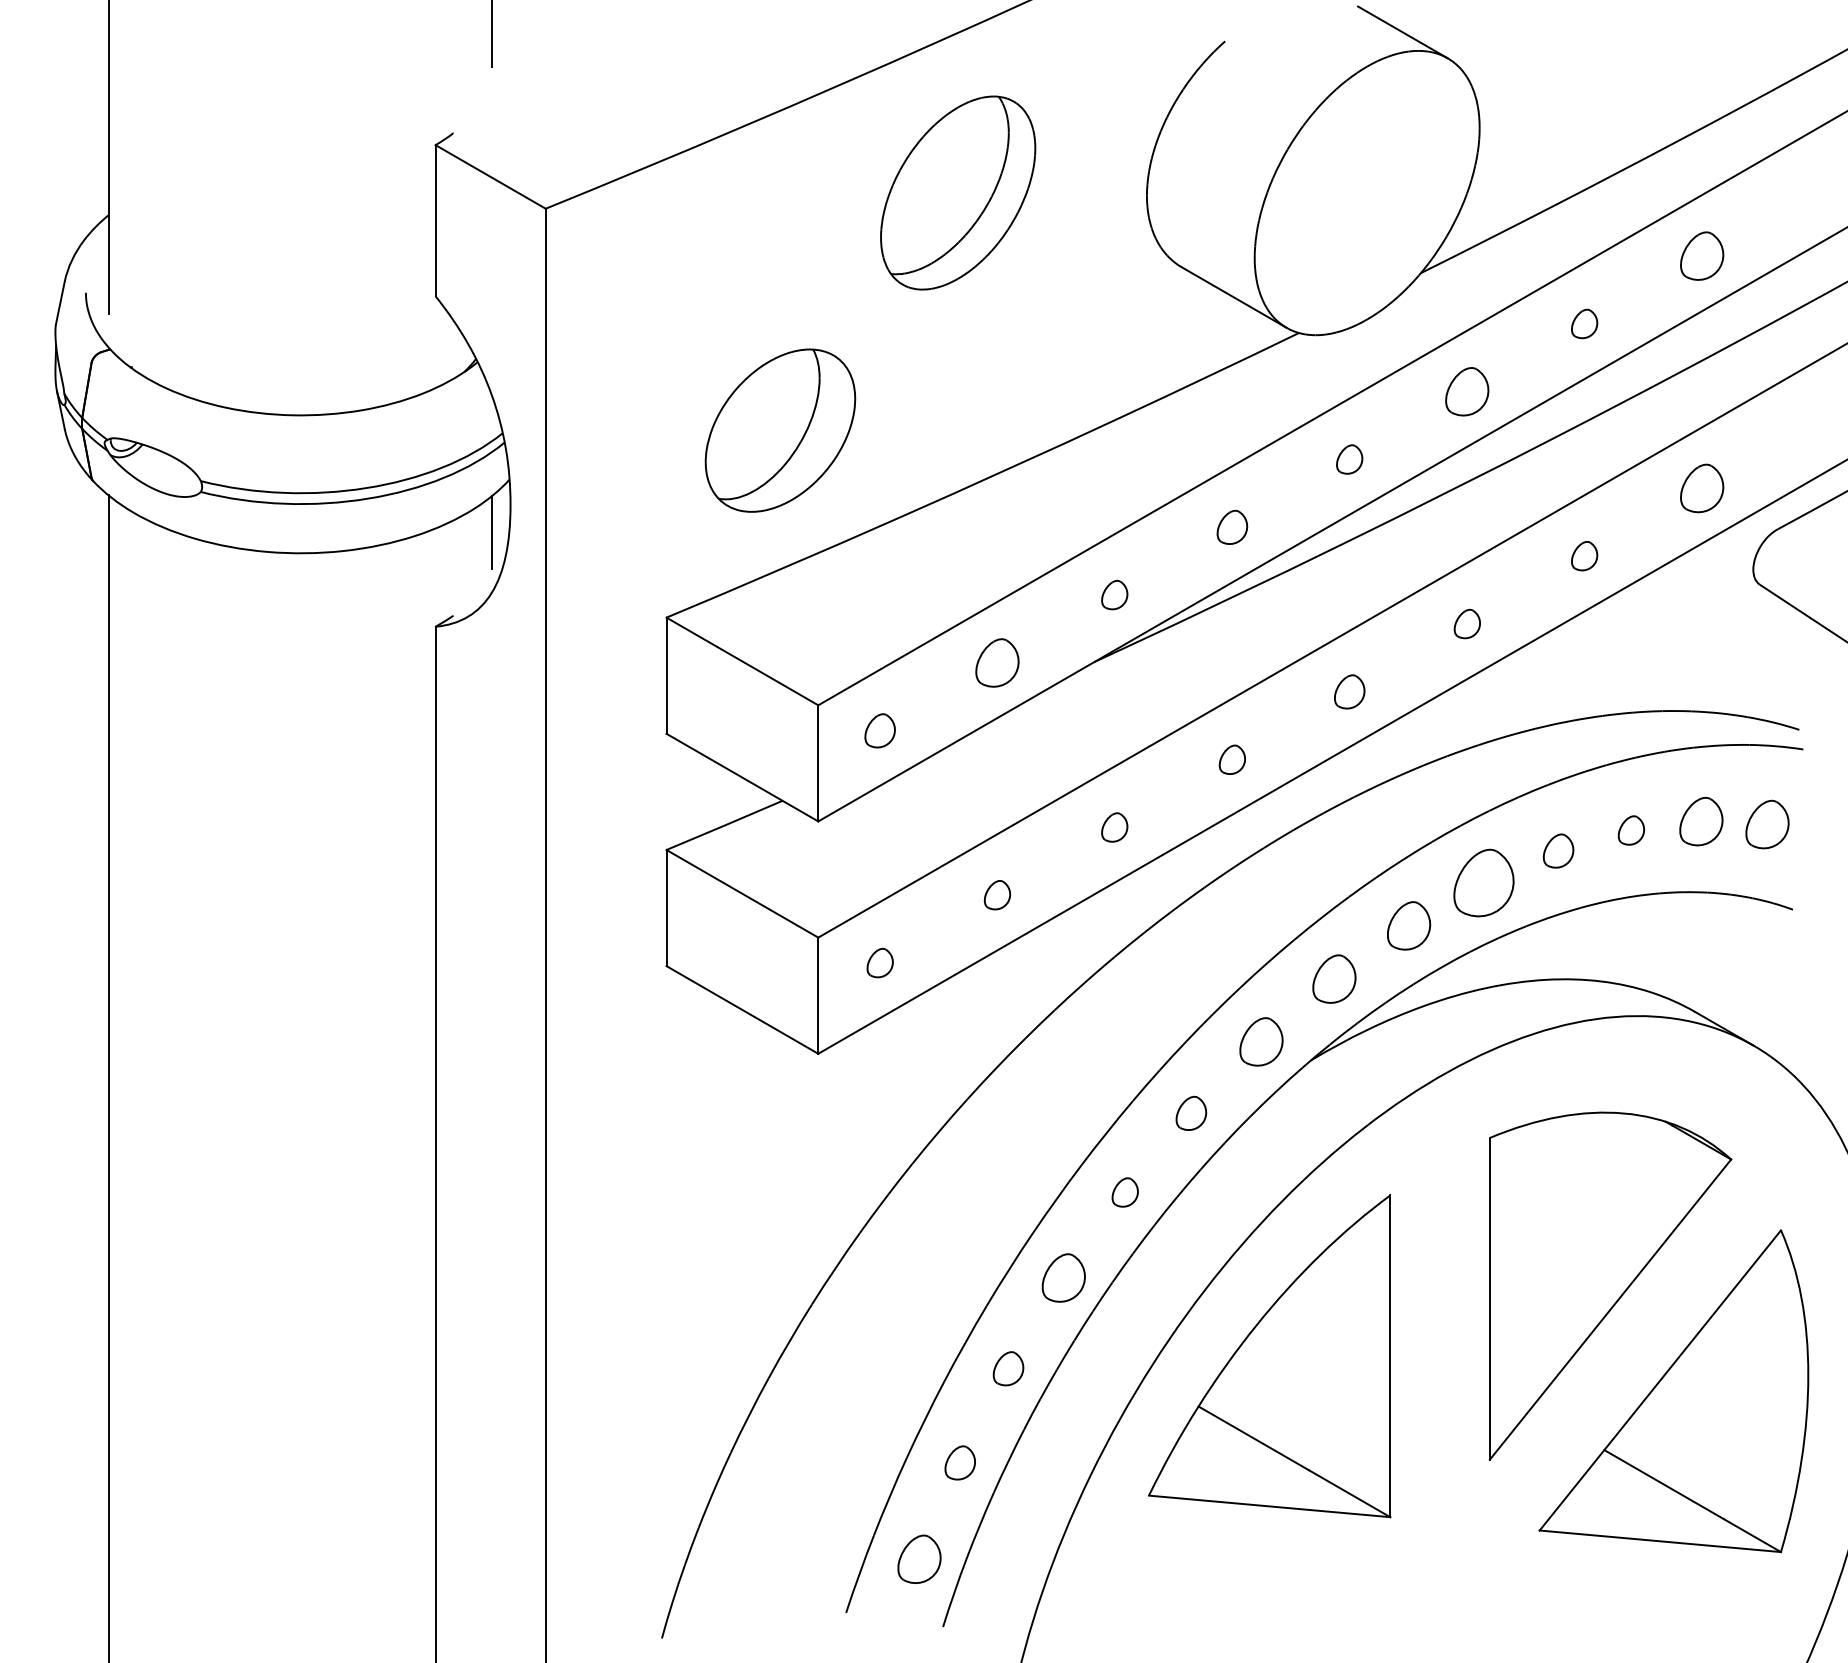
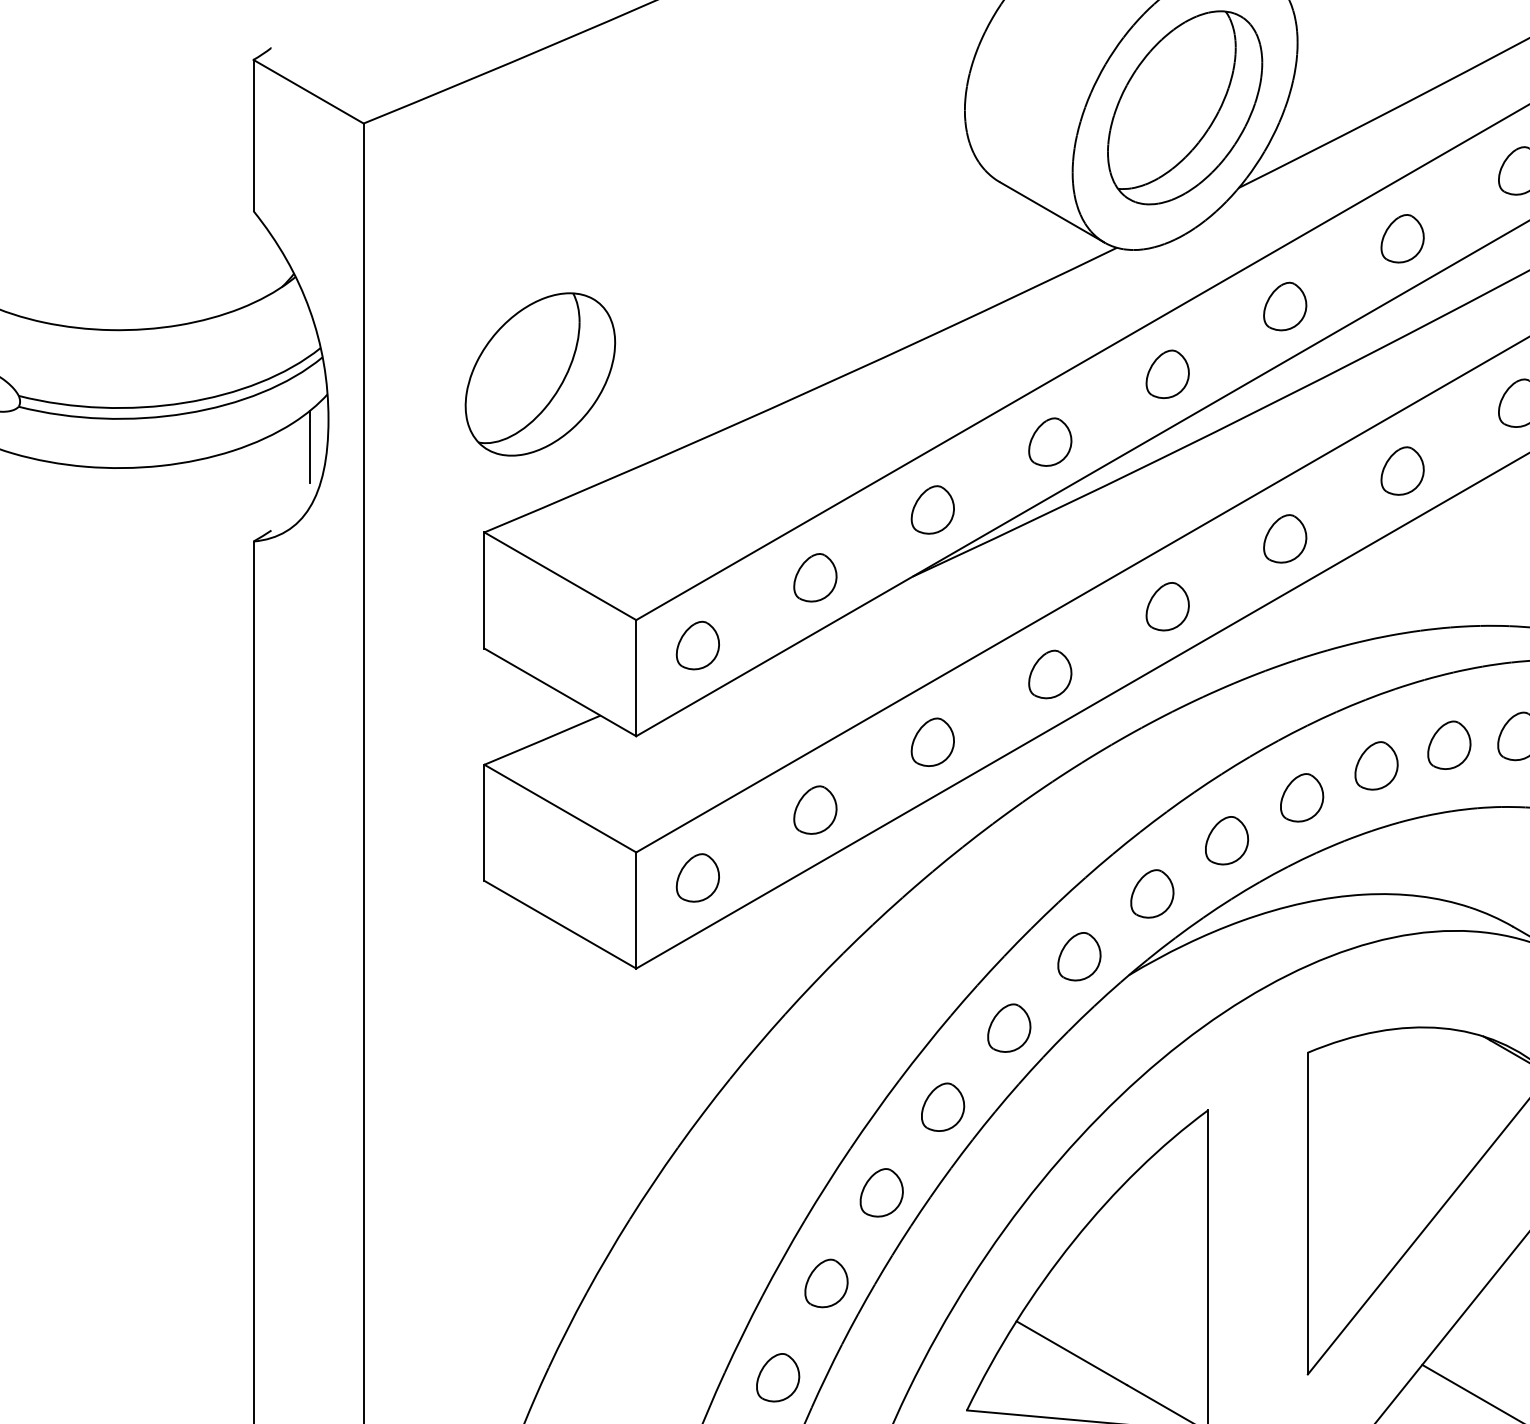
part: (958, 192) -> (1185, 107), moved
part: (1584, 323) -> (1402, 238), size x1.67
part: (780, 430) -> (540, 374), moved
part: (1349, 459) -> (1167, 374), size x1.67
part: (1232, 527) -> (1050, 442), size x1.43
part: (1584, 555) -> (1402, 470), size x1.67
part: (1114, 594) -> (932, 509), size x1.67
part: (1467, 623) -> (1285, 538), size x1.67
part: (1349, 691) -> (1167, 606), size x1.43
part: (880, 730) -> (698, 645), size x1.43
part: (1232, 759) -> (1050, 674), size x1.67
part: (1114, 827) -> (932, 742), size x1.67
part: (1631, 830) -> (1449, 745), size x1.67
part: (1558, 850) -> (1376, 765), size x1.43
part: (1484, 882) -> (1302, 797), size x0.71
part: (997, 894) -> (815, 809), size x1.67
part: (880, 962) -> (698, 877), size x1.67
part: (1191, 1113) -> (1009, 1028), size x1.43
part: (1125, 1192) -> (943, 1107), size x1.67
part: (1008, 1368) -> (826, 1283), size x1.43
part: (960, 1462) -> (778, 1377), size x1.43

